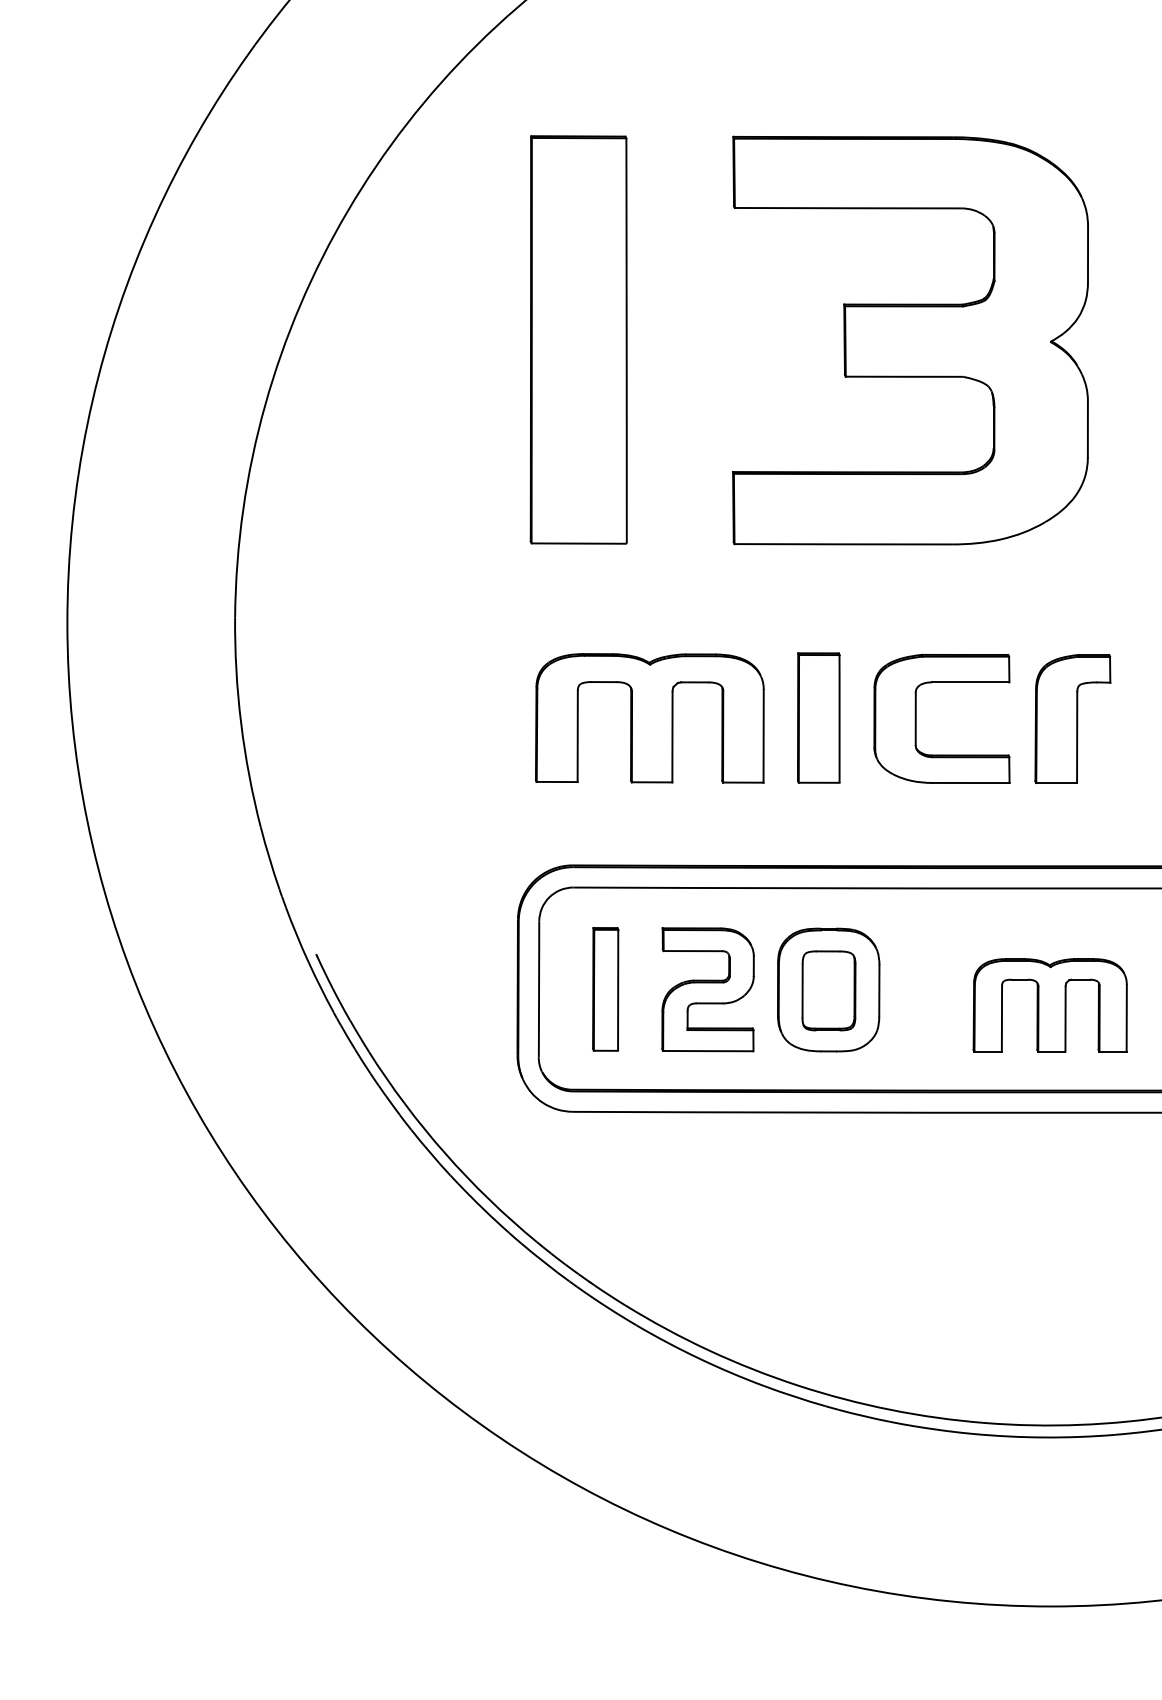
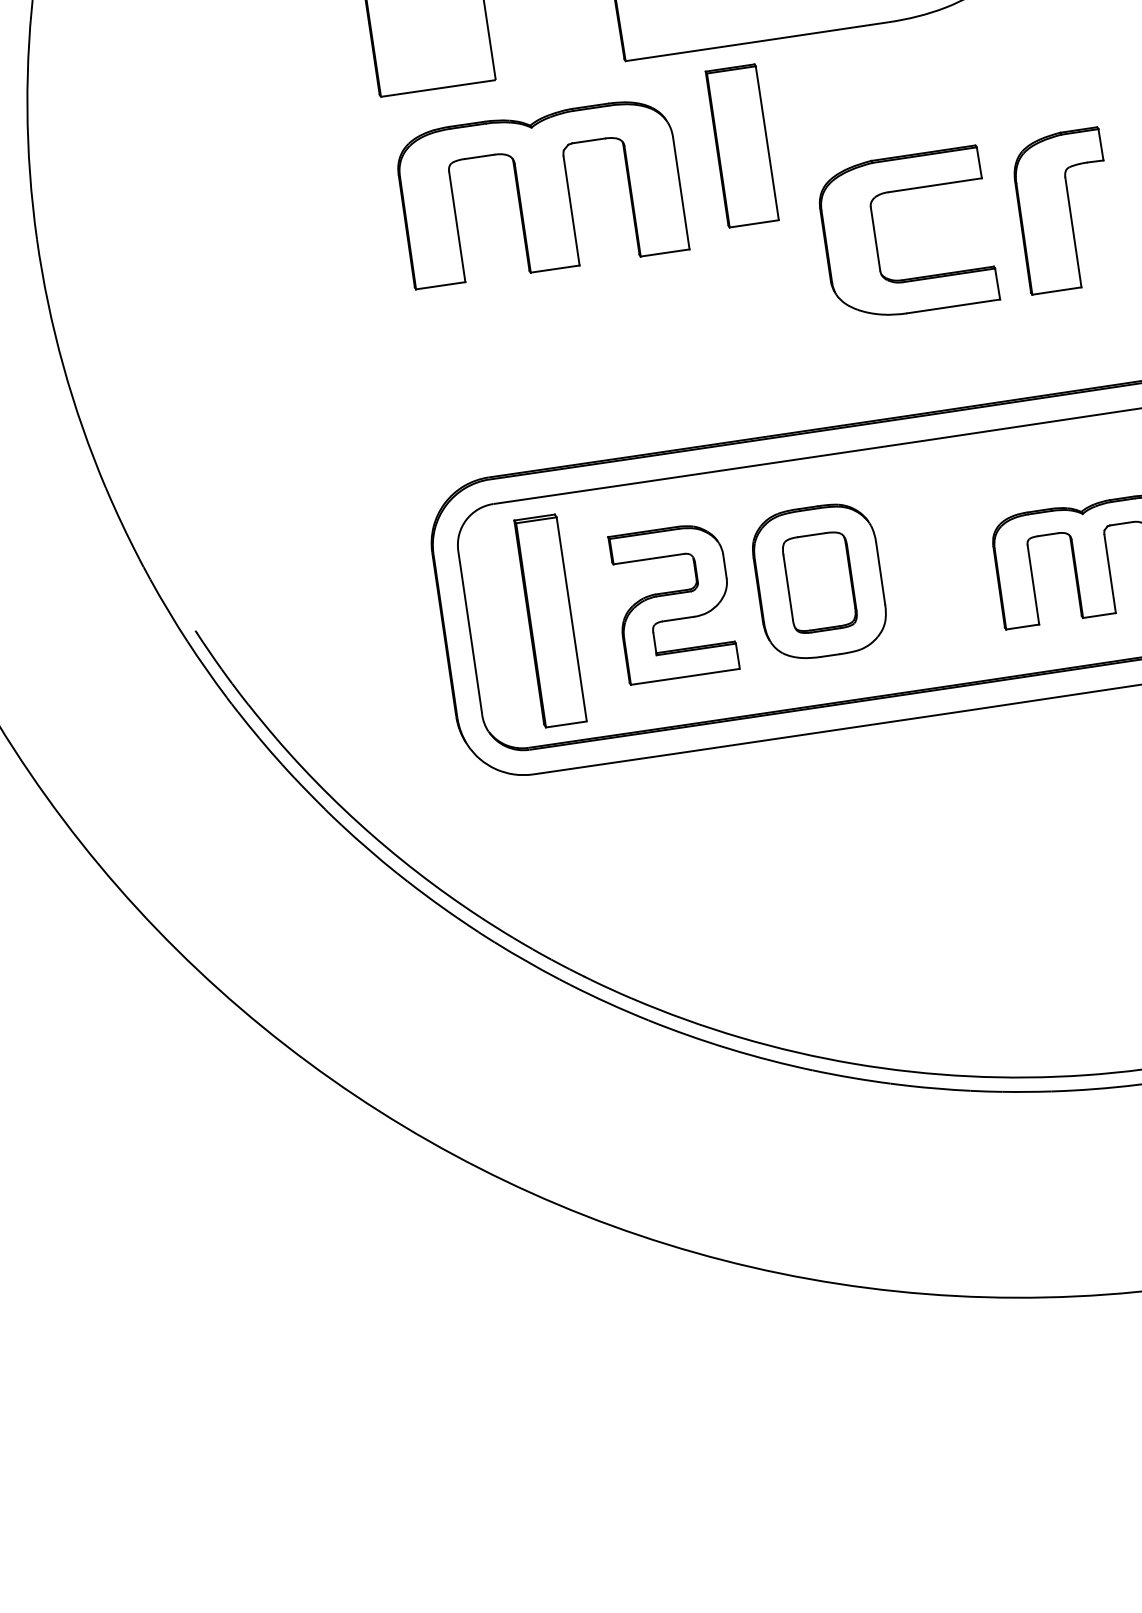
part: (818, 717) -> (741, 145), moved
part: (649, 718) -> (540, 192), moved
part: (605, 989) -> (550, 621), size x1.4

